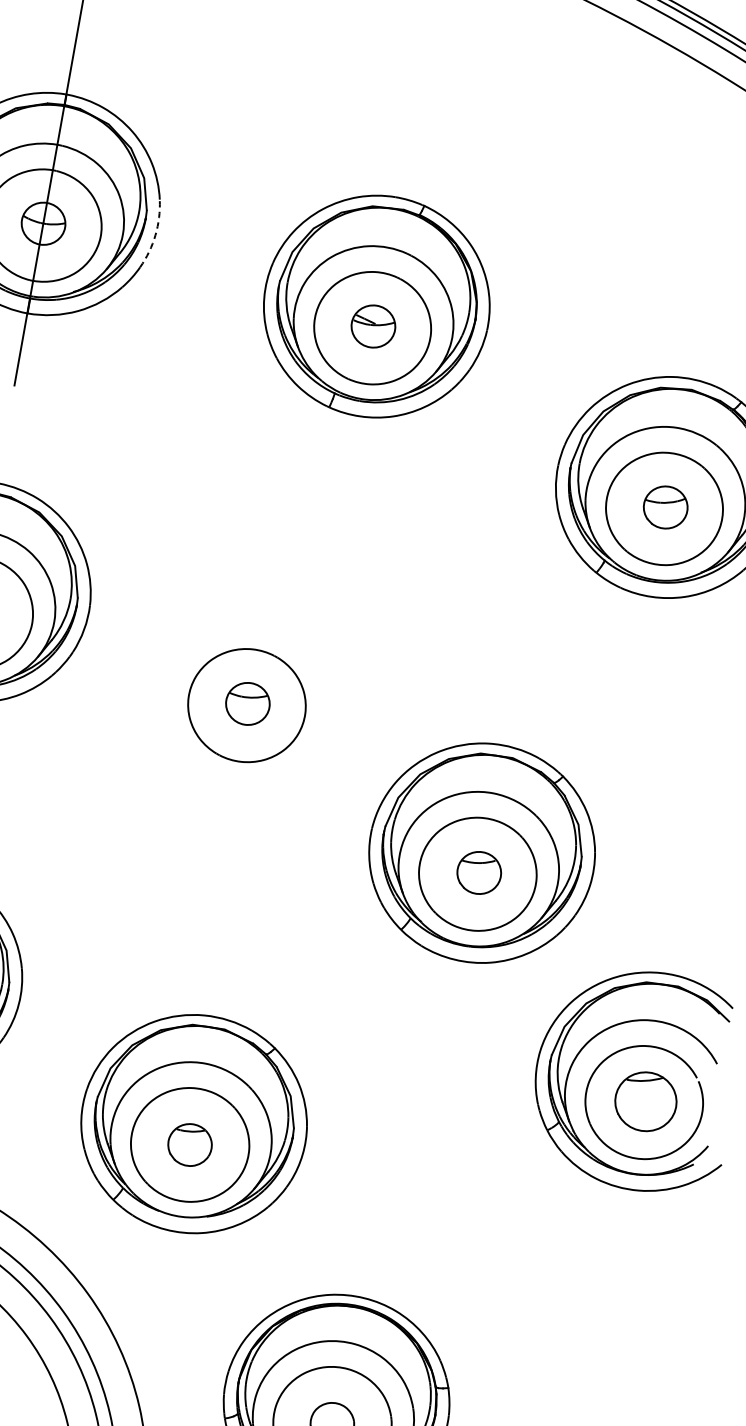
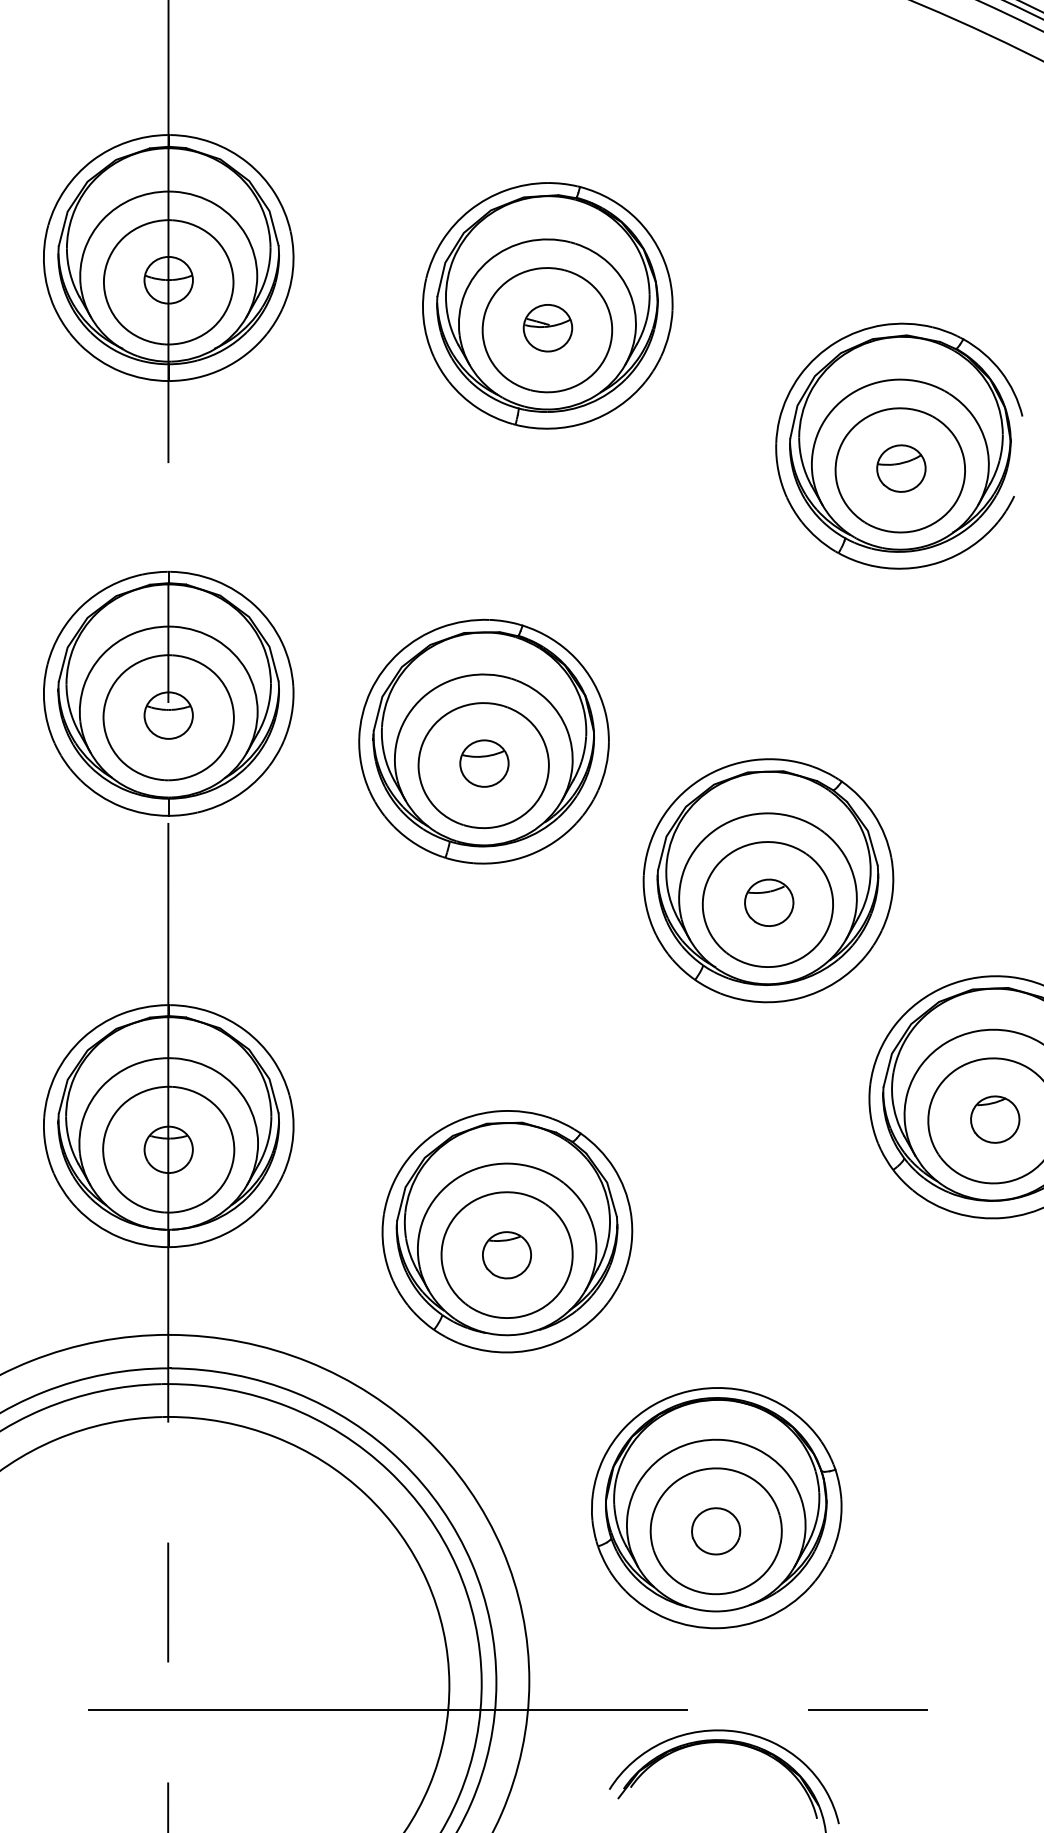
arc: (155, 234) -> (292, 270), dashed -> solid
part: (250, 684) -> (483, 741), added
part: (646, 1101) -> (995, 1119), size x0.71

